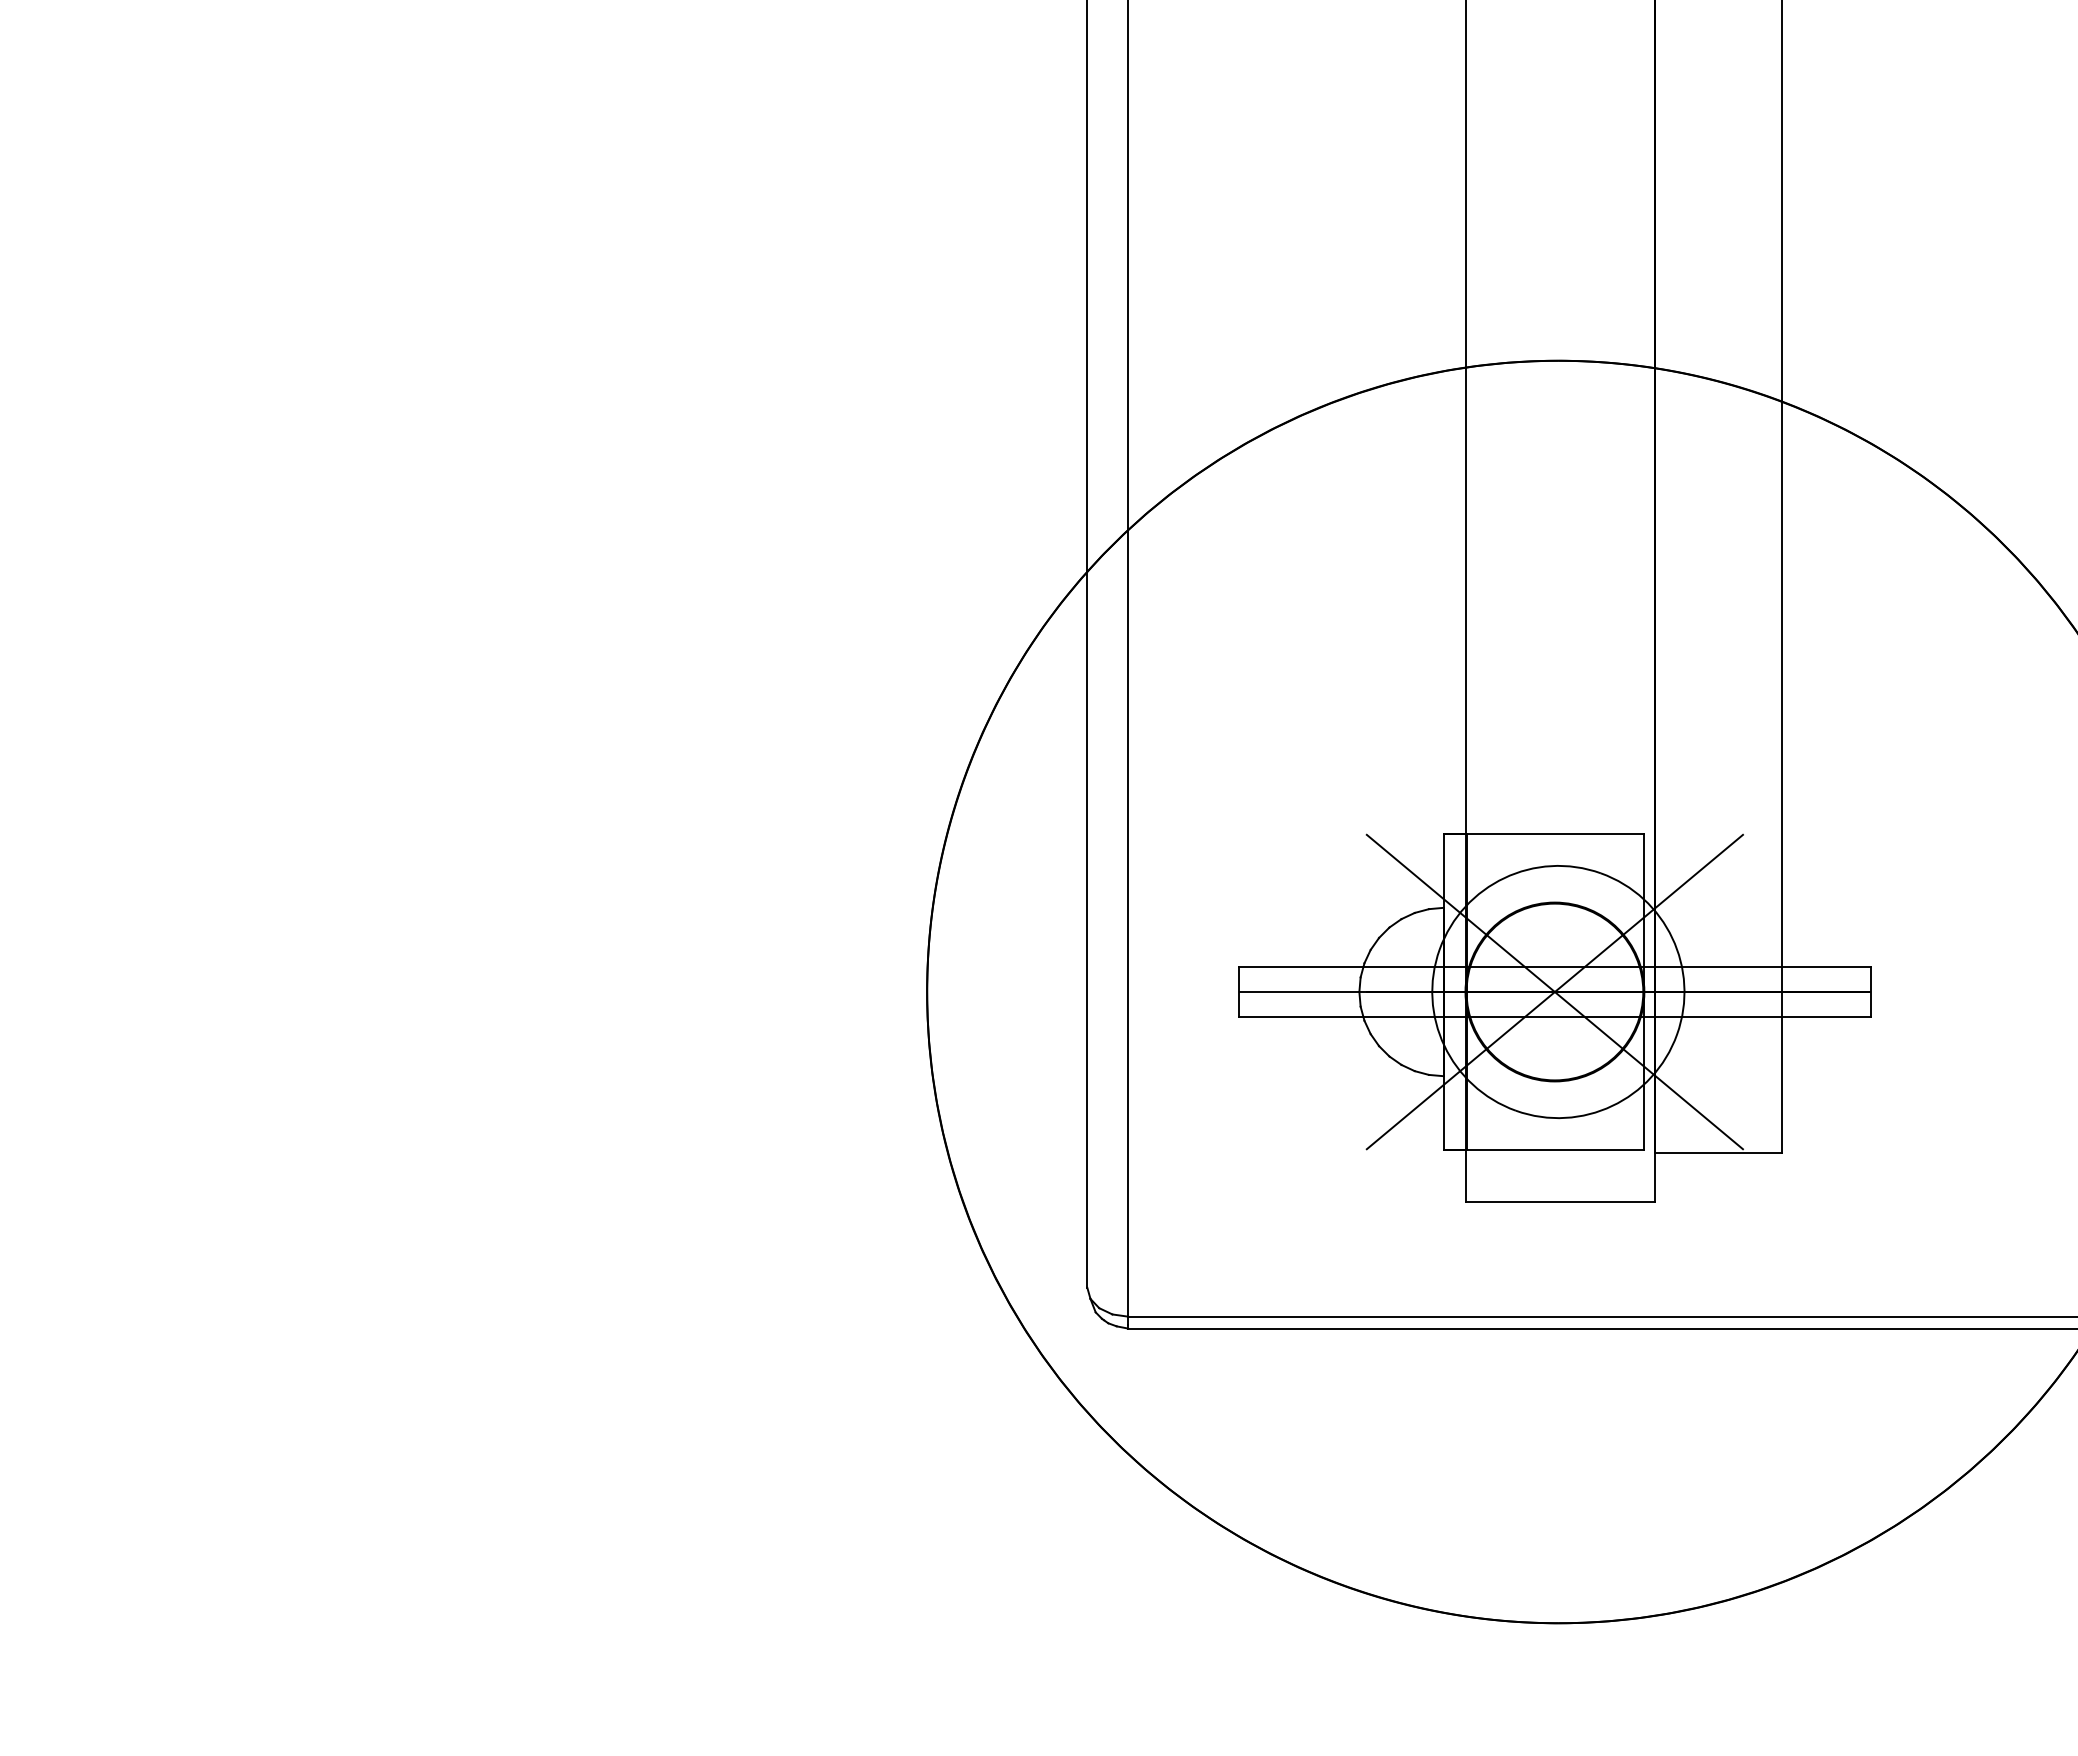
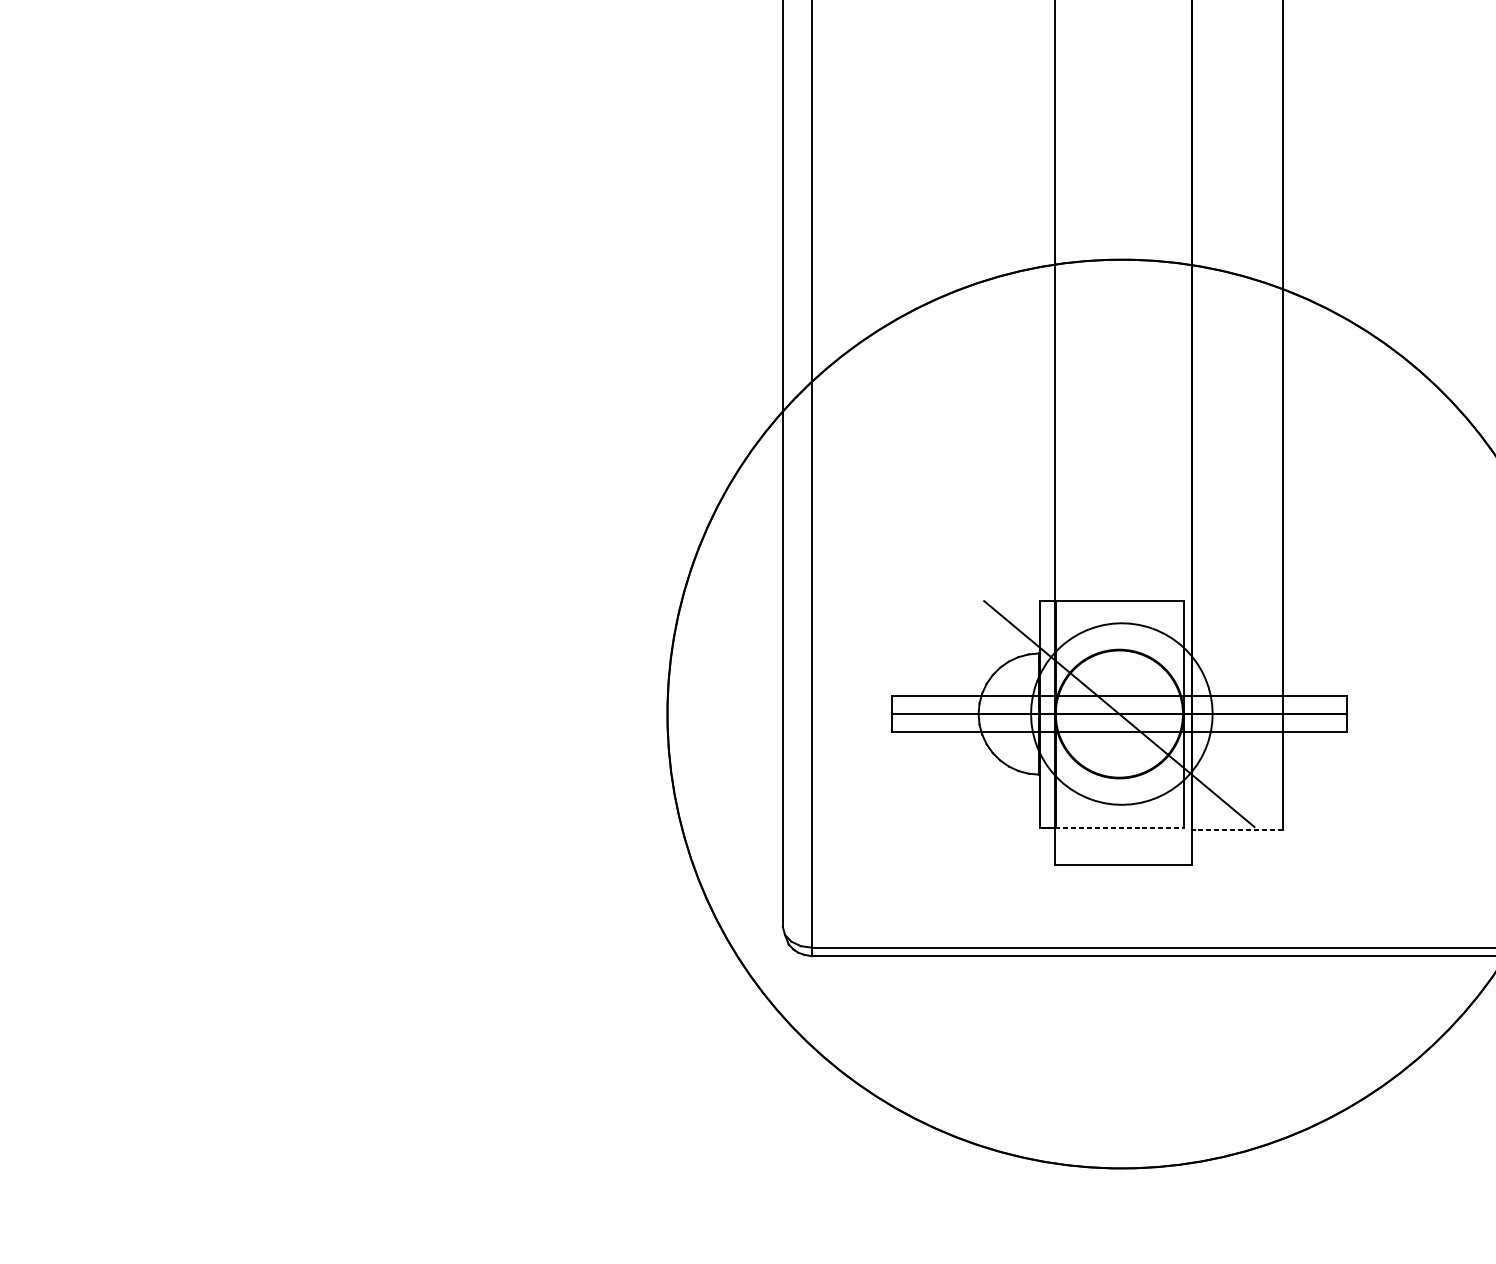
line: (1554, 991) -> (1119, 713), removed
line: (1544, 1149) -> (1111, 827), solid -> dashed
line: (1718, 1153) -> (1237, 830), solid -> dashed

